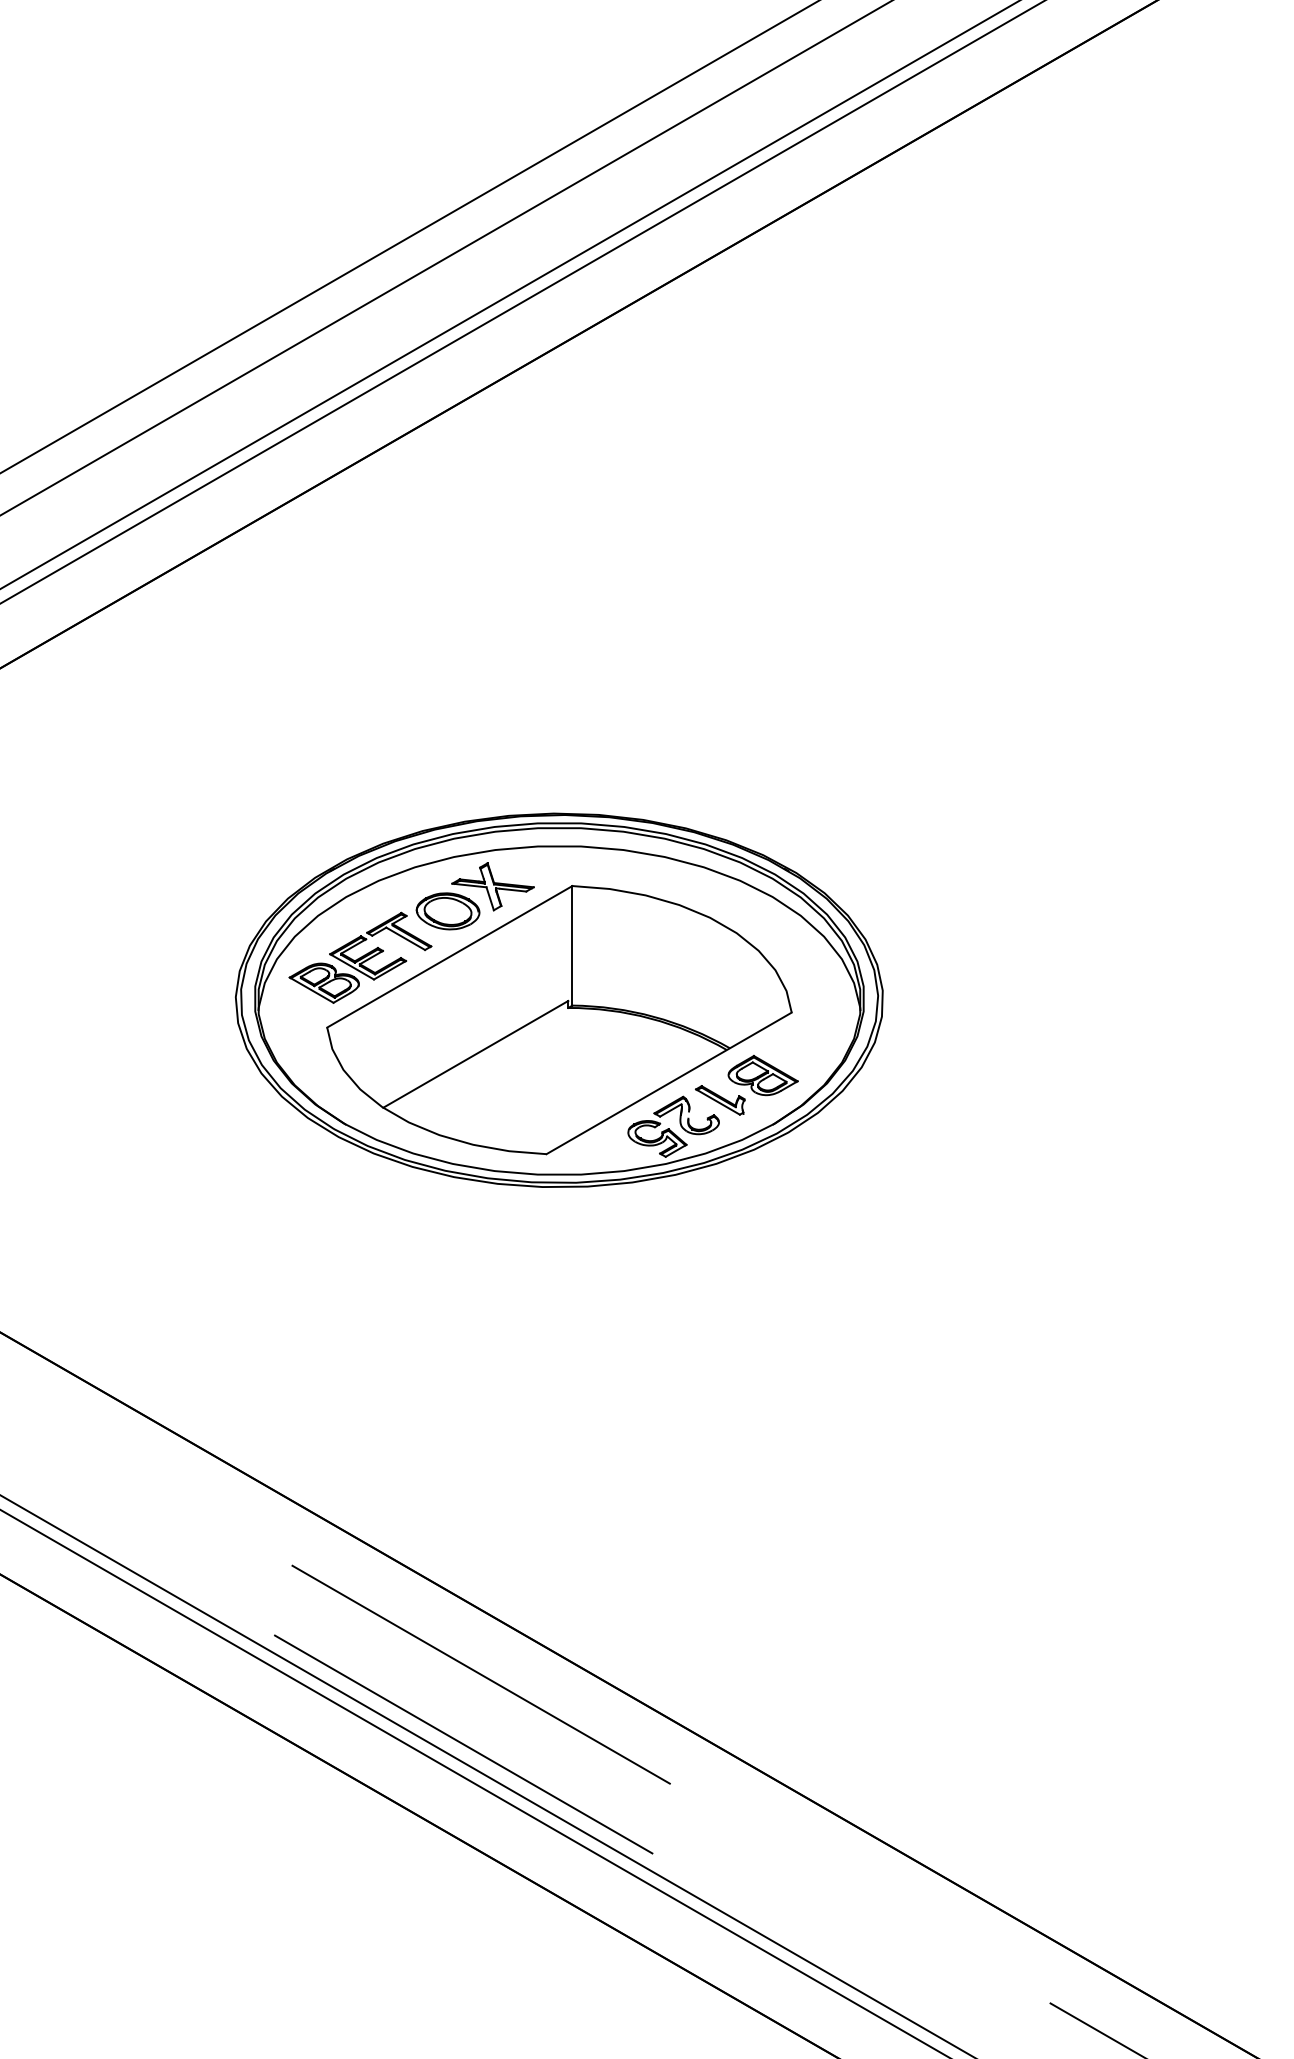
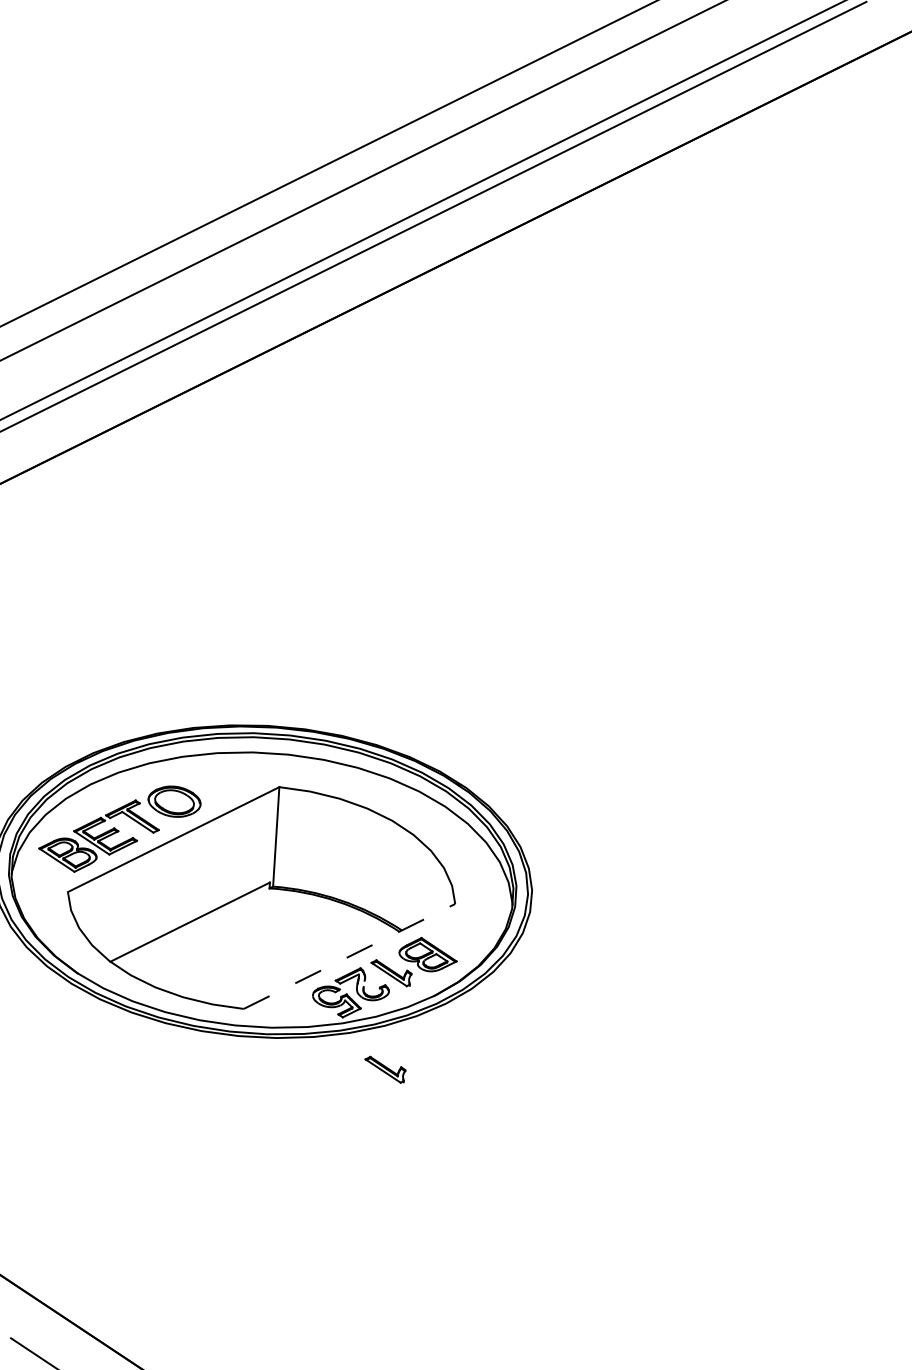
part: (492, 886) -> (212, 783), removed
line: (669, 1083) -> (349, 956), solid -> dashed
part: (719, 1216) -> (384, 1069), added

